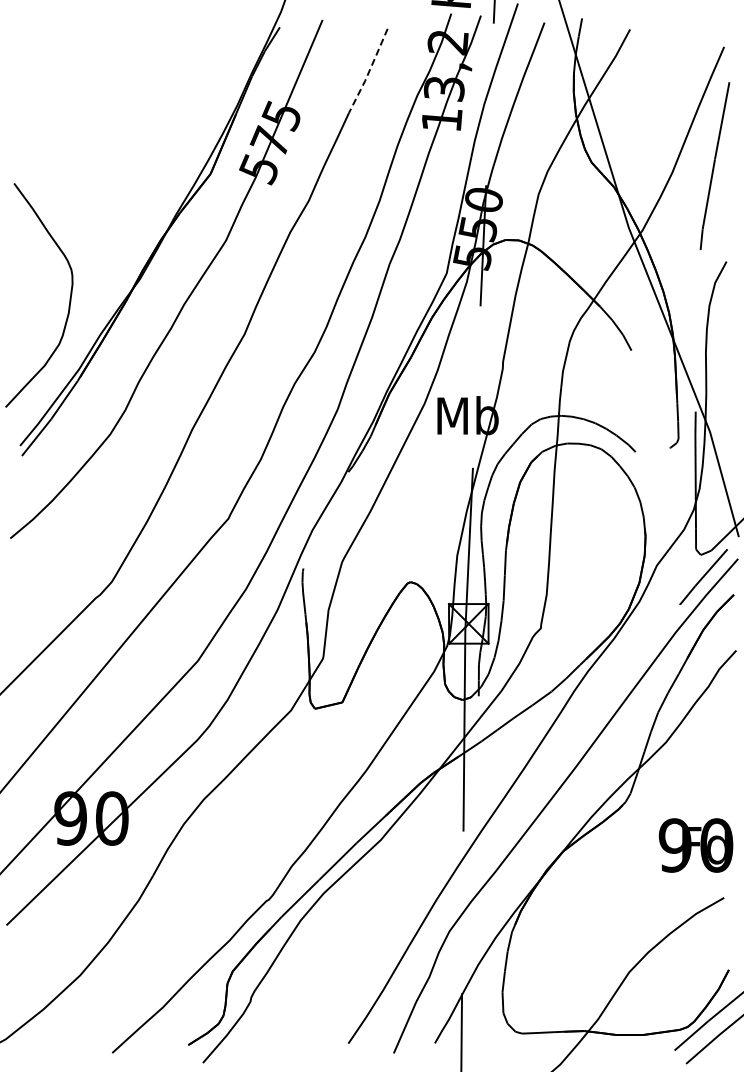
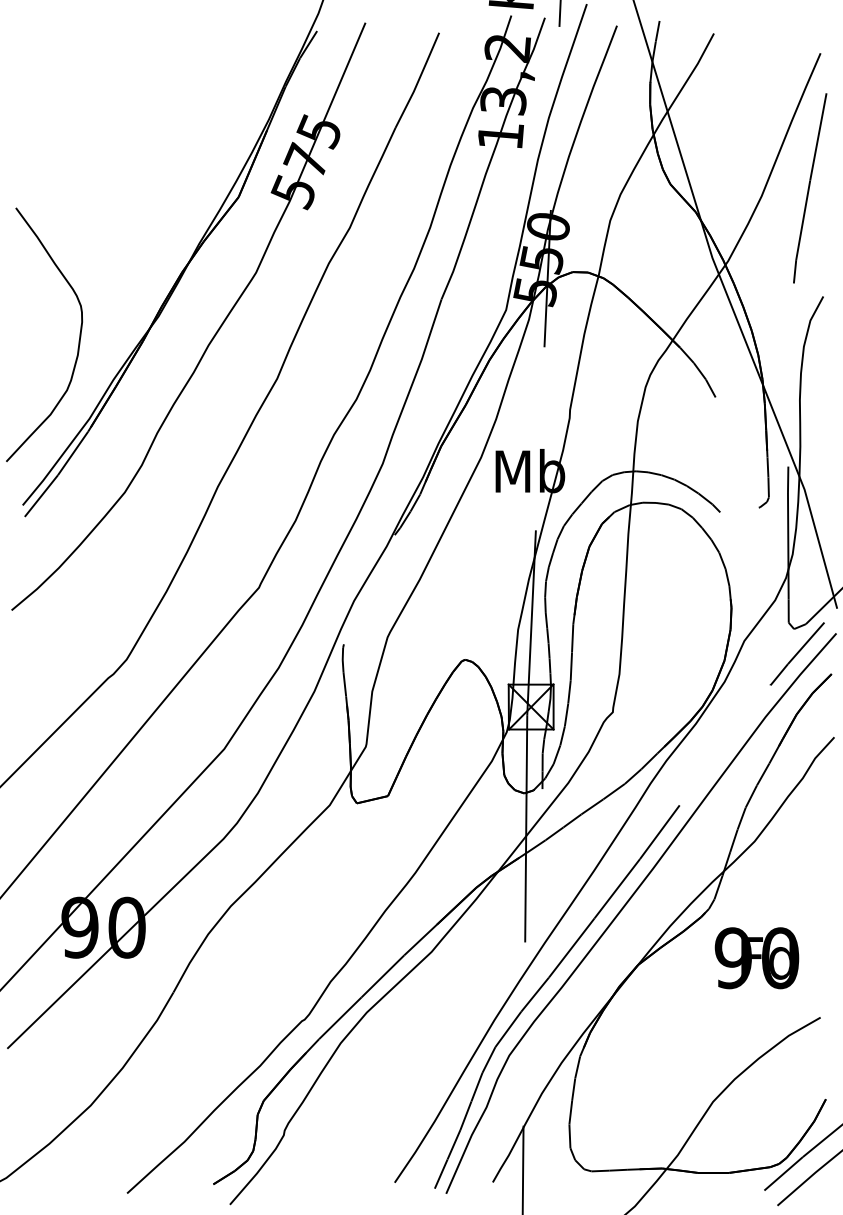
line: (369, 71) -> (418, 81), dashed -> solid
text: (695, 845) -> (756, 958), moved
curve: (480, 869) -> (544, 985), added

